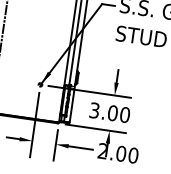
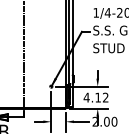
text: (108, 112) -> (95, 97), 3.00 -> 4.12

